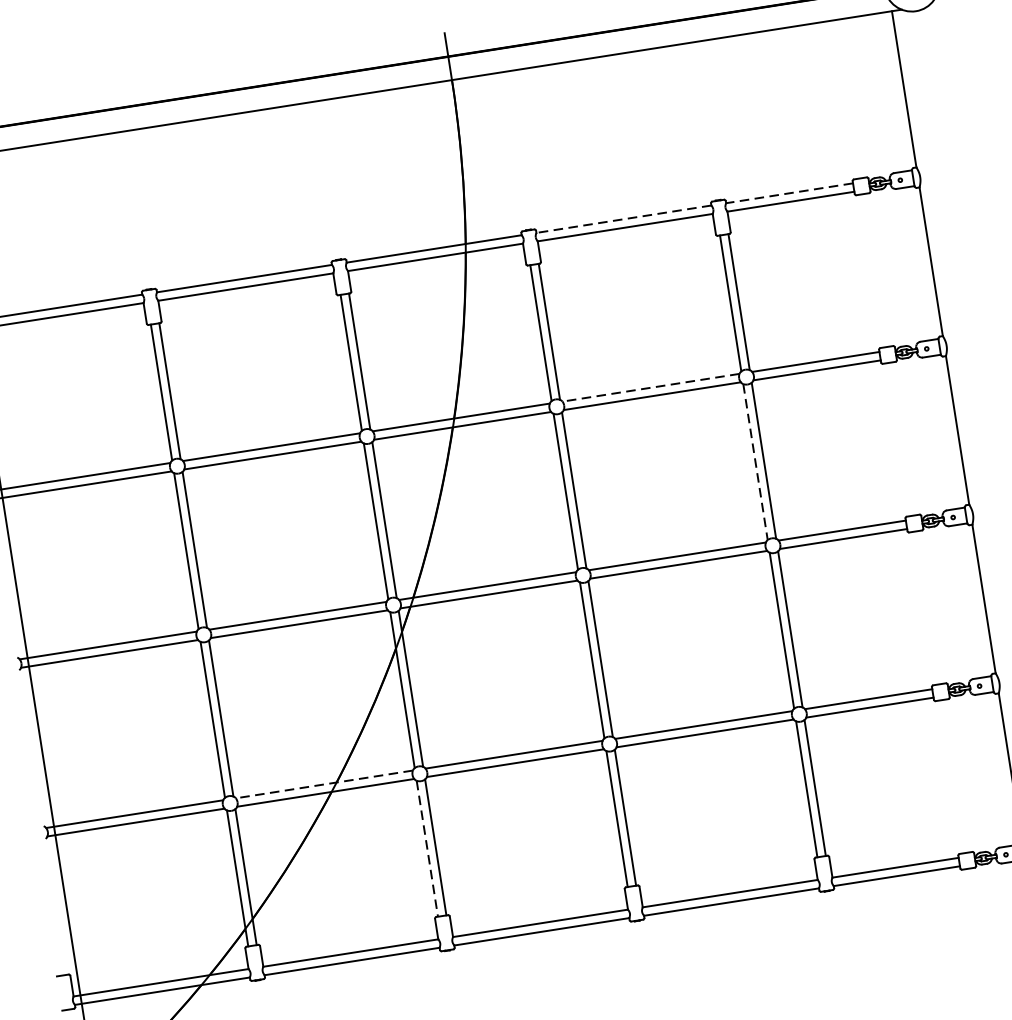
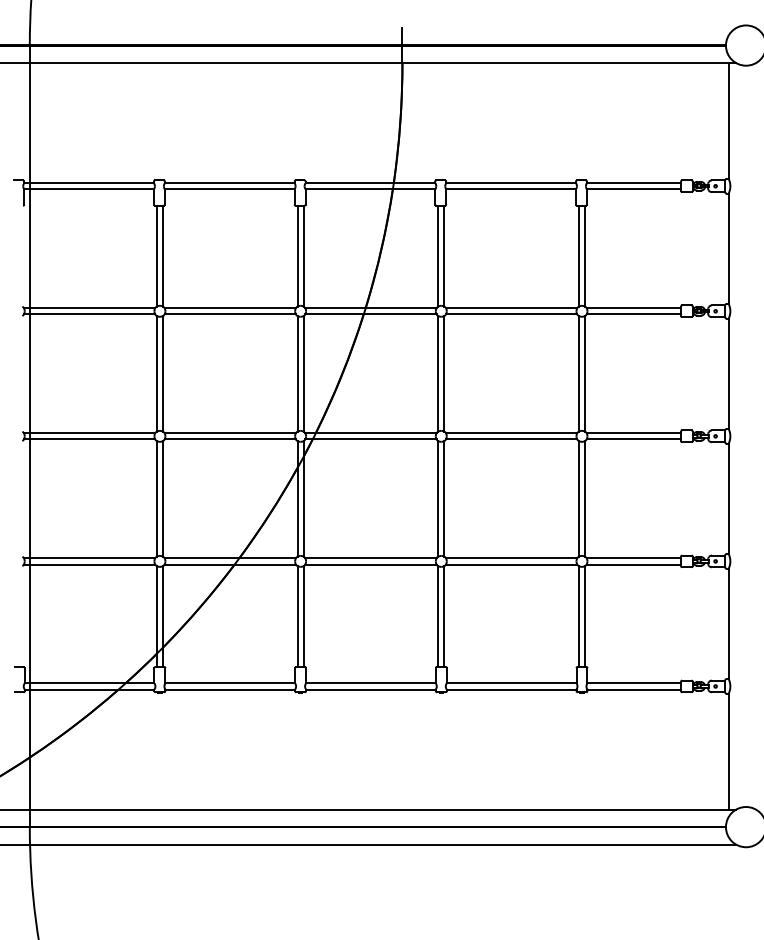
line: (789, 193) -> (633, 183), dashed -> solid
line: (624, 219) -> (511, 183), dashed -> solid
line: (650, 388) -> (511, 308), dashed -> solid
line: (754, 461) -> (578, 373), dashed -> solid
line: (324, 784) -> (230, 558), dashed -> solid
line: (427, 850) -> (297, 617), dashed -> solid

